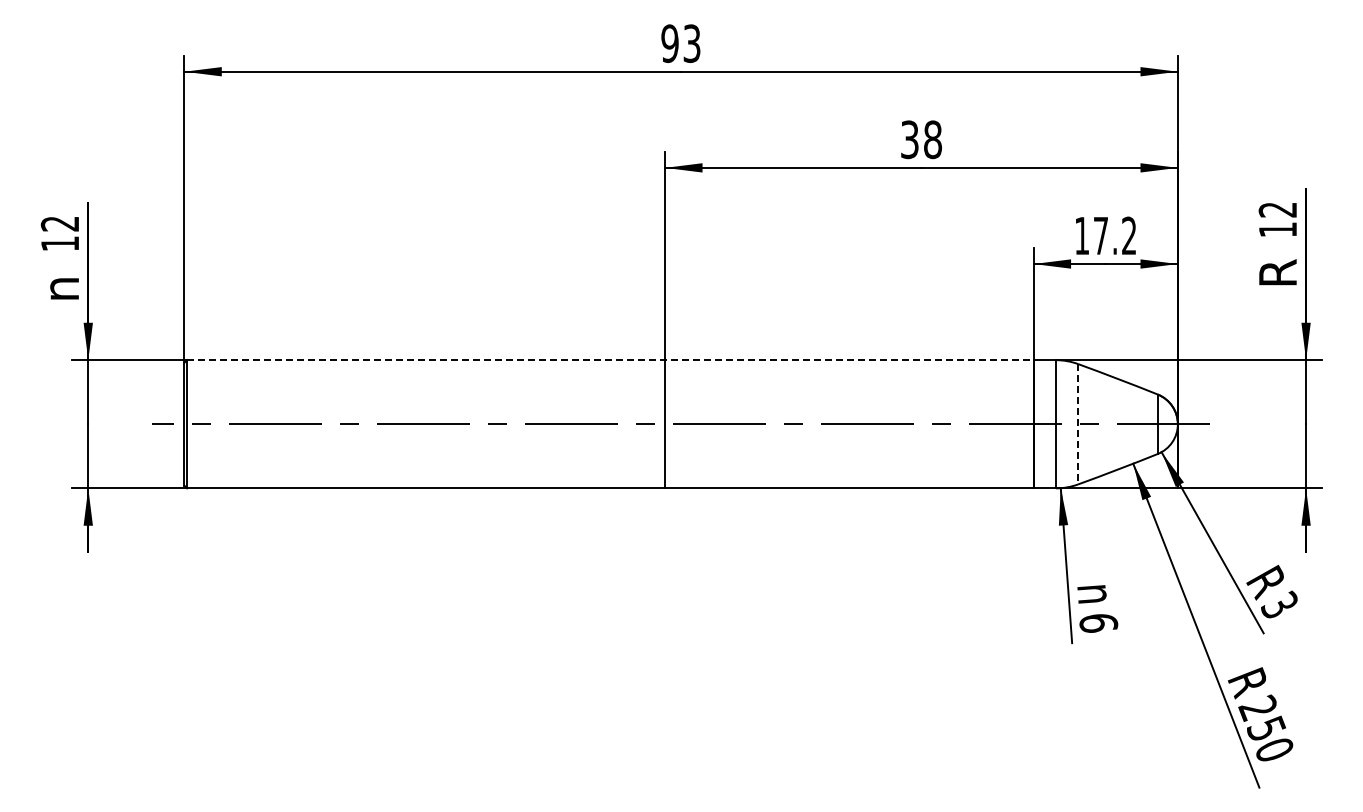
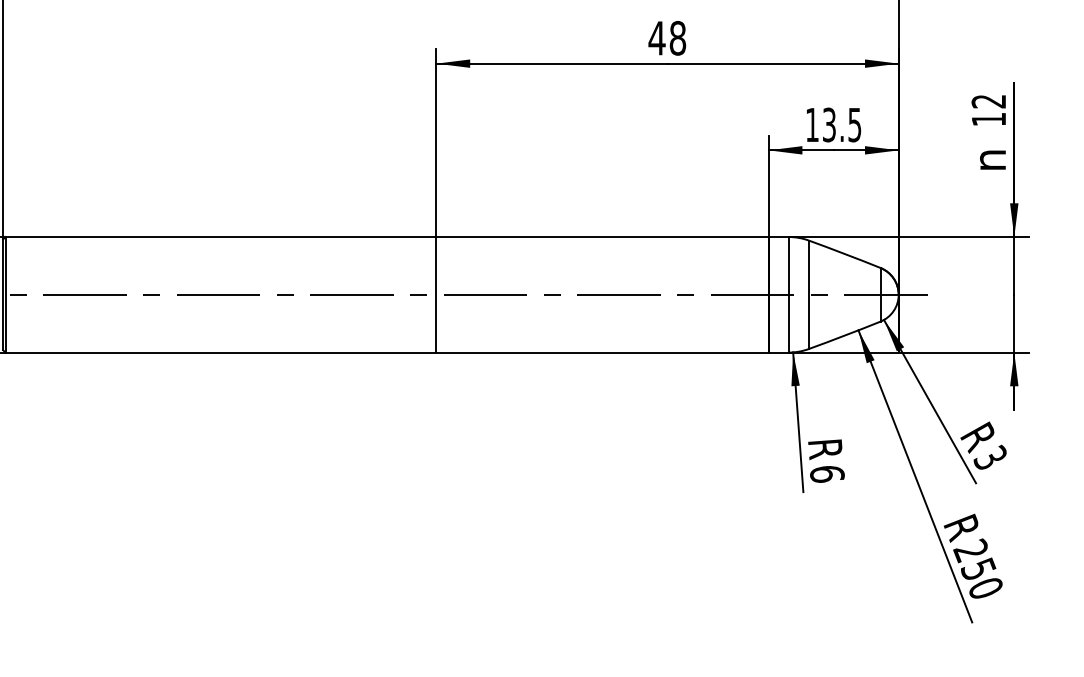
text: (909, 139) -> (656, 38), 38 -> 48
text: (1115, 235) -> (842, 124), 17.2 -> 13.5
text: (1277, 272) -> (988, 157), R -> n
line: (610, 360) -> (387, 237), dashed -> solid
line: (1078, 424) -> (809, 295), dashed -> solid
text: (1096, 595) -> (825, 449), n -> R

